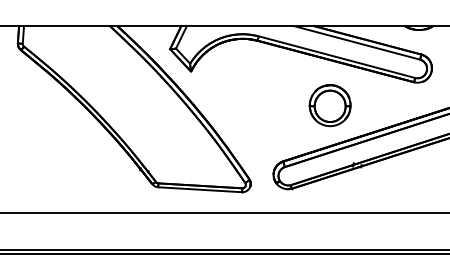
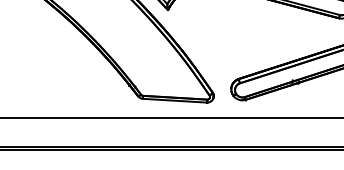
part: (329, 105) -> (274, 36), removed

